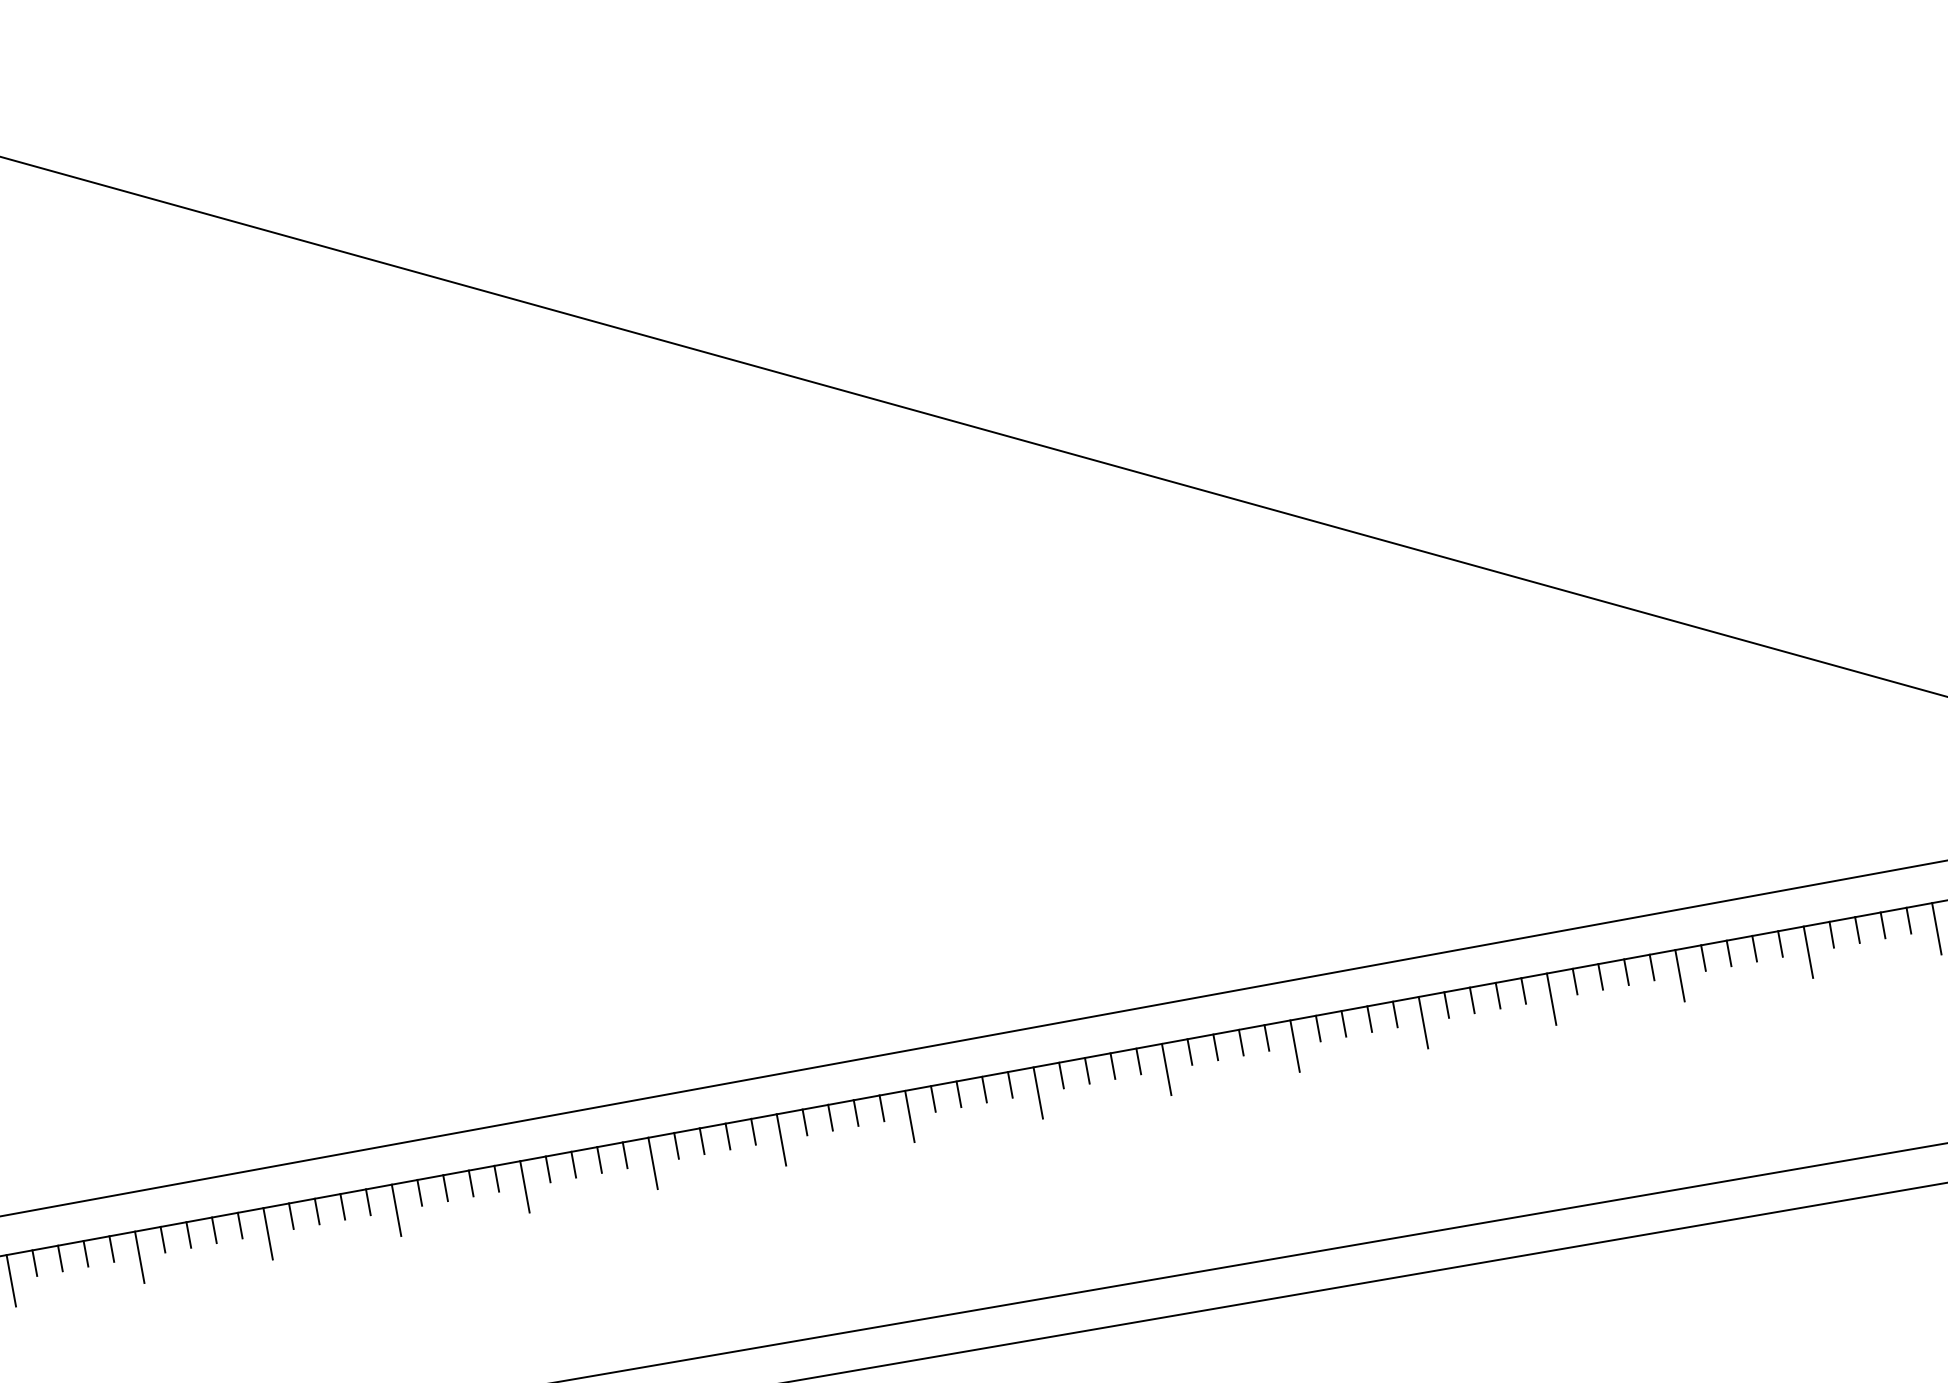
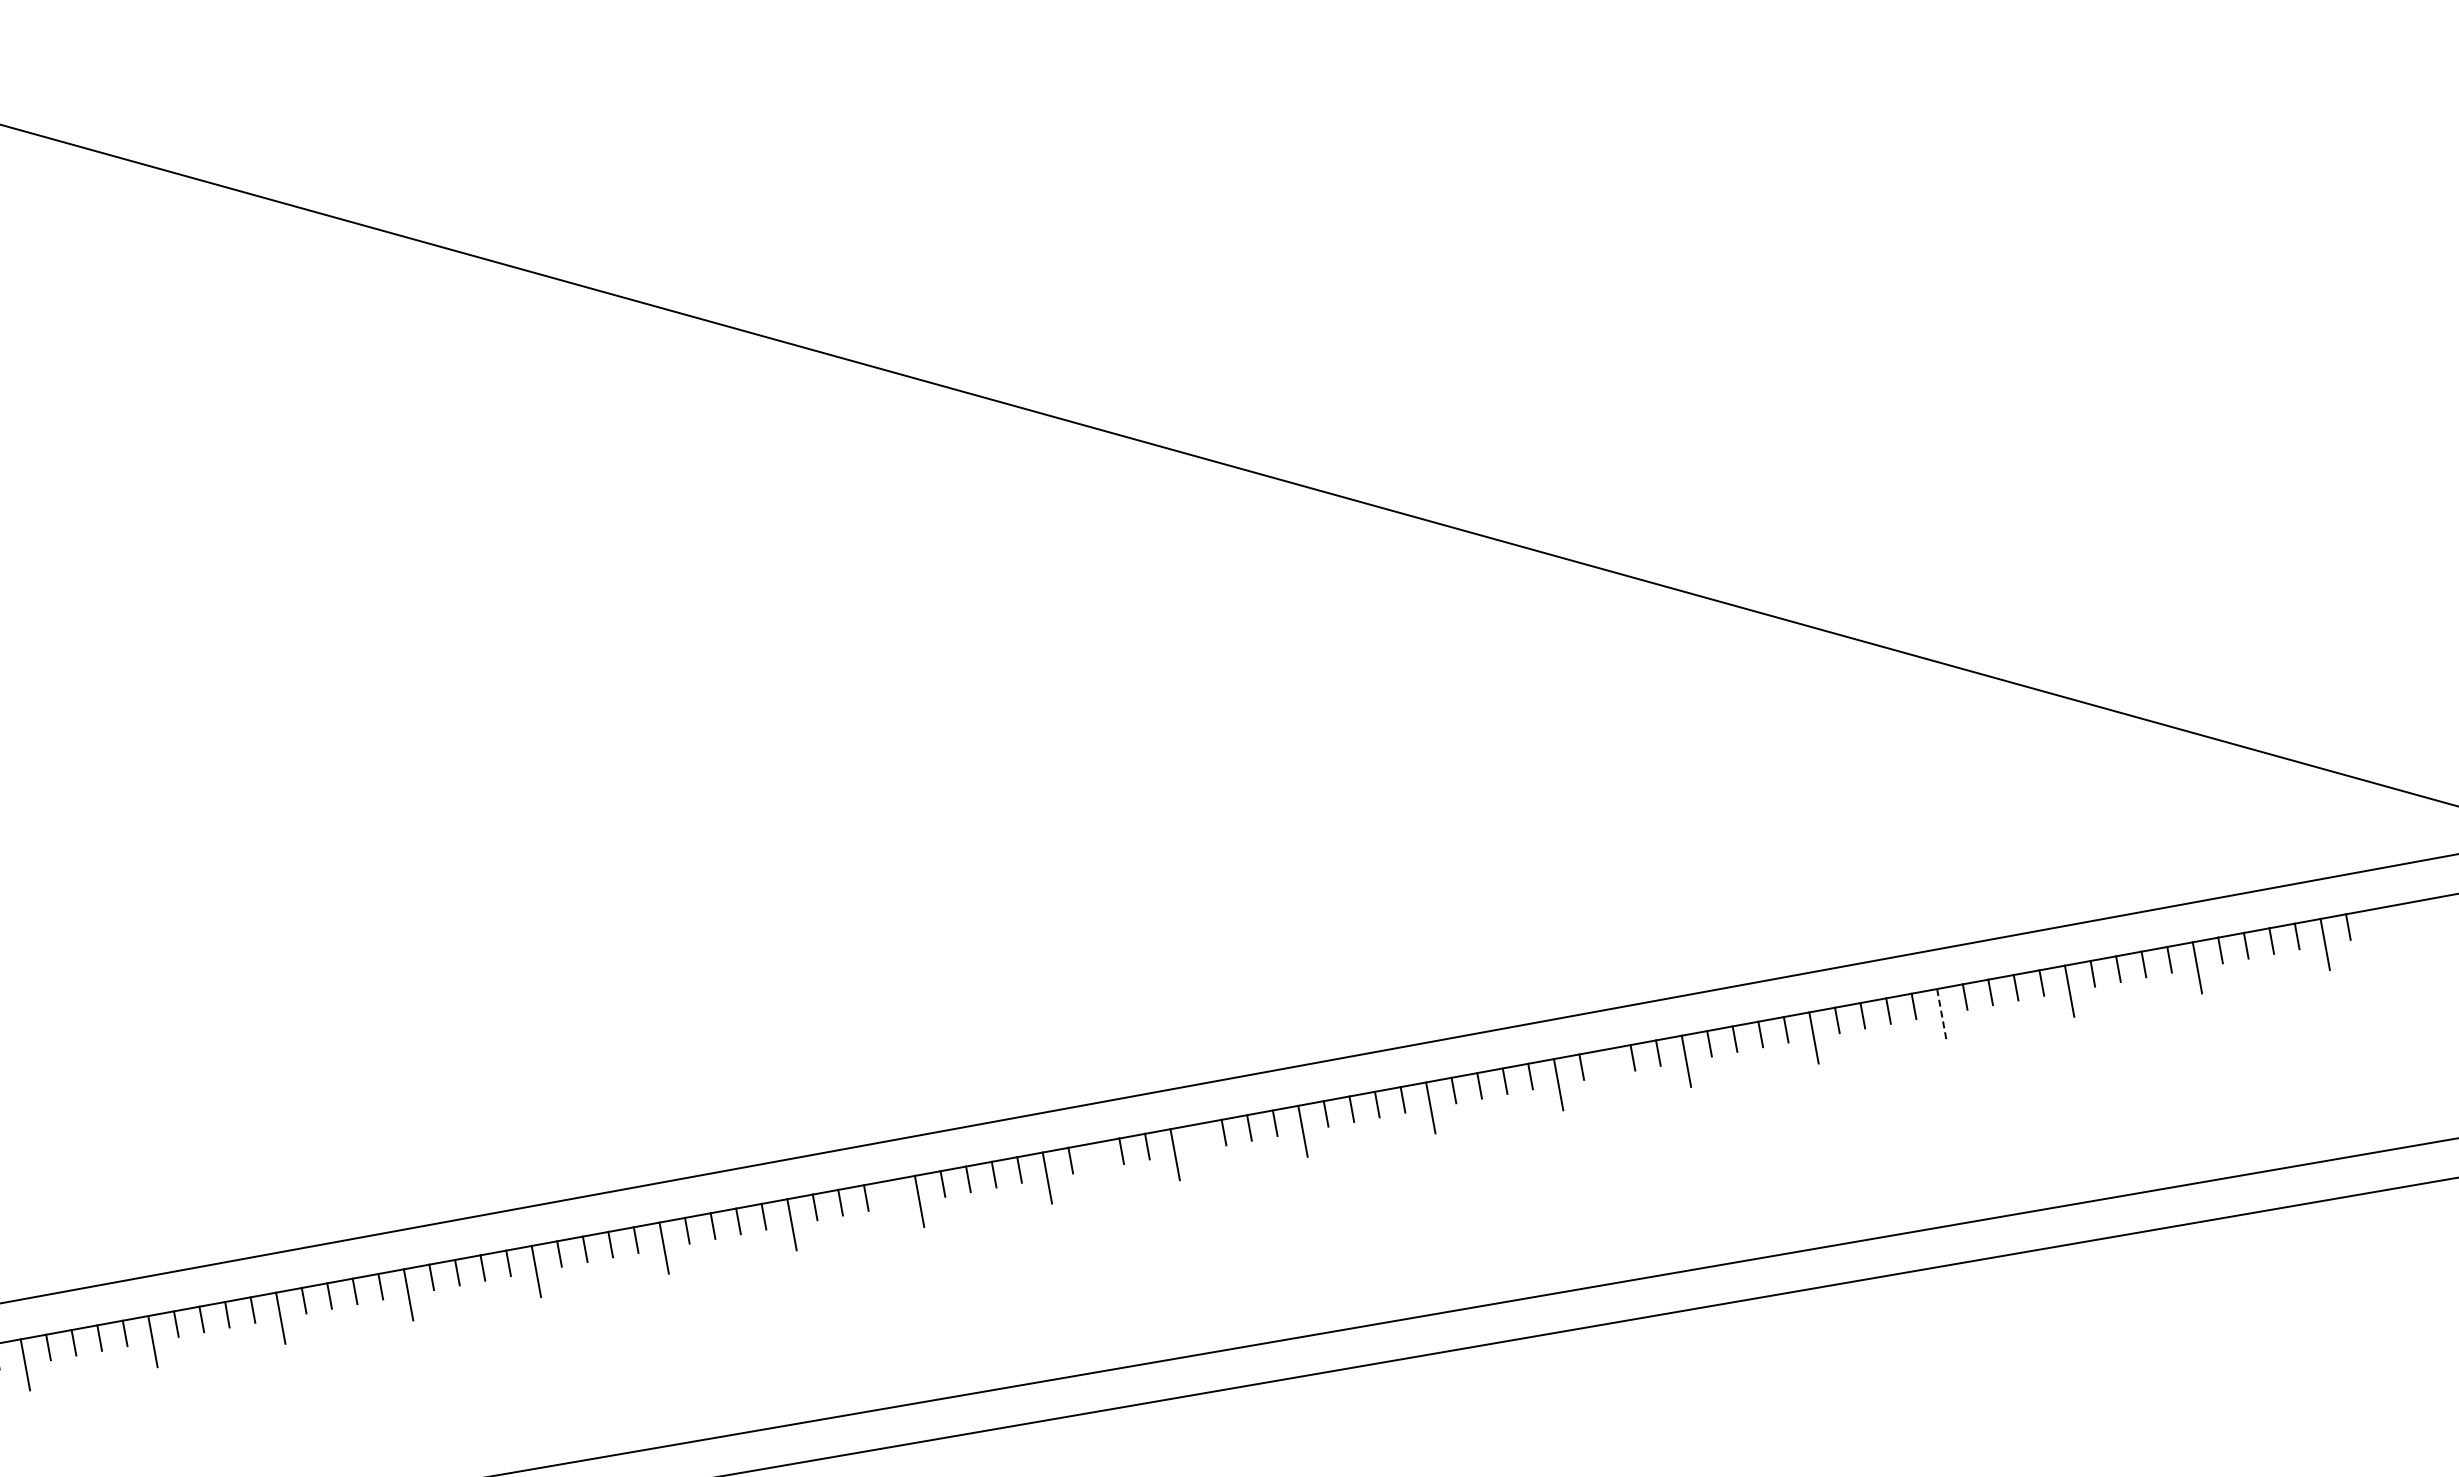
line: (1679, 976) -> (1941, 1015), solid -> dashed
line: (1343, 1023) -> (1606, 1062), removed
line: (933, 1099) -> (1198, 1137), removed
line: (829, 1117) -> (1095, 1155), removed
line: (624, 1155) -> (891, 1193), removed

